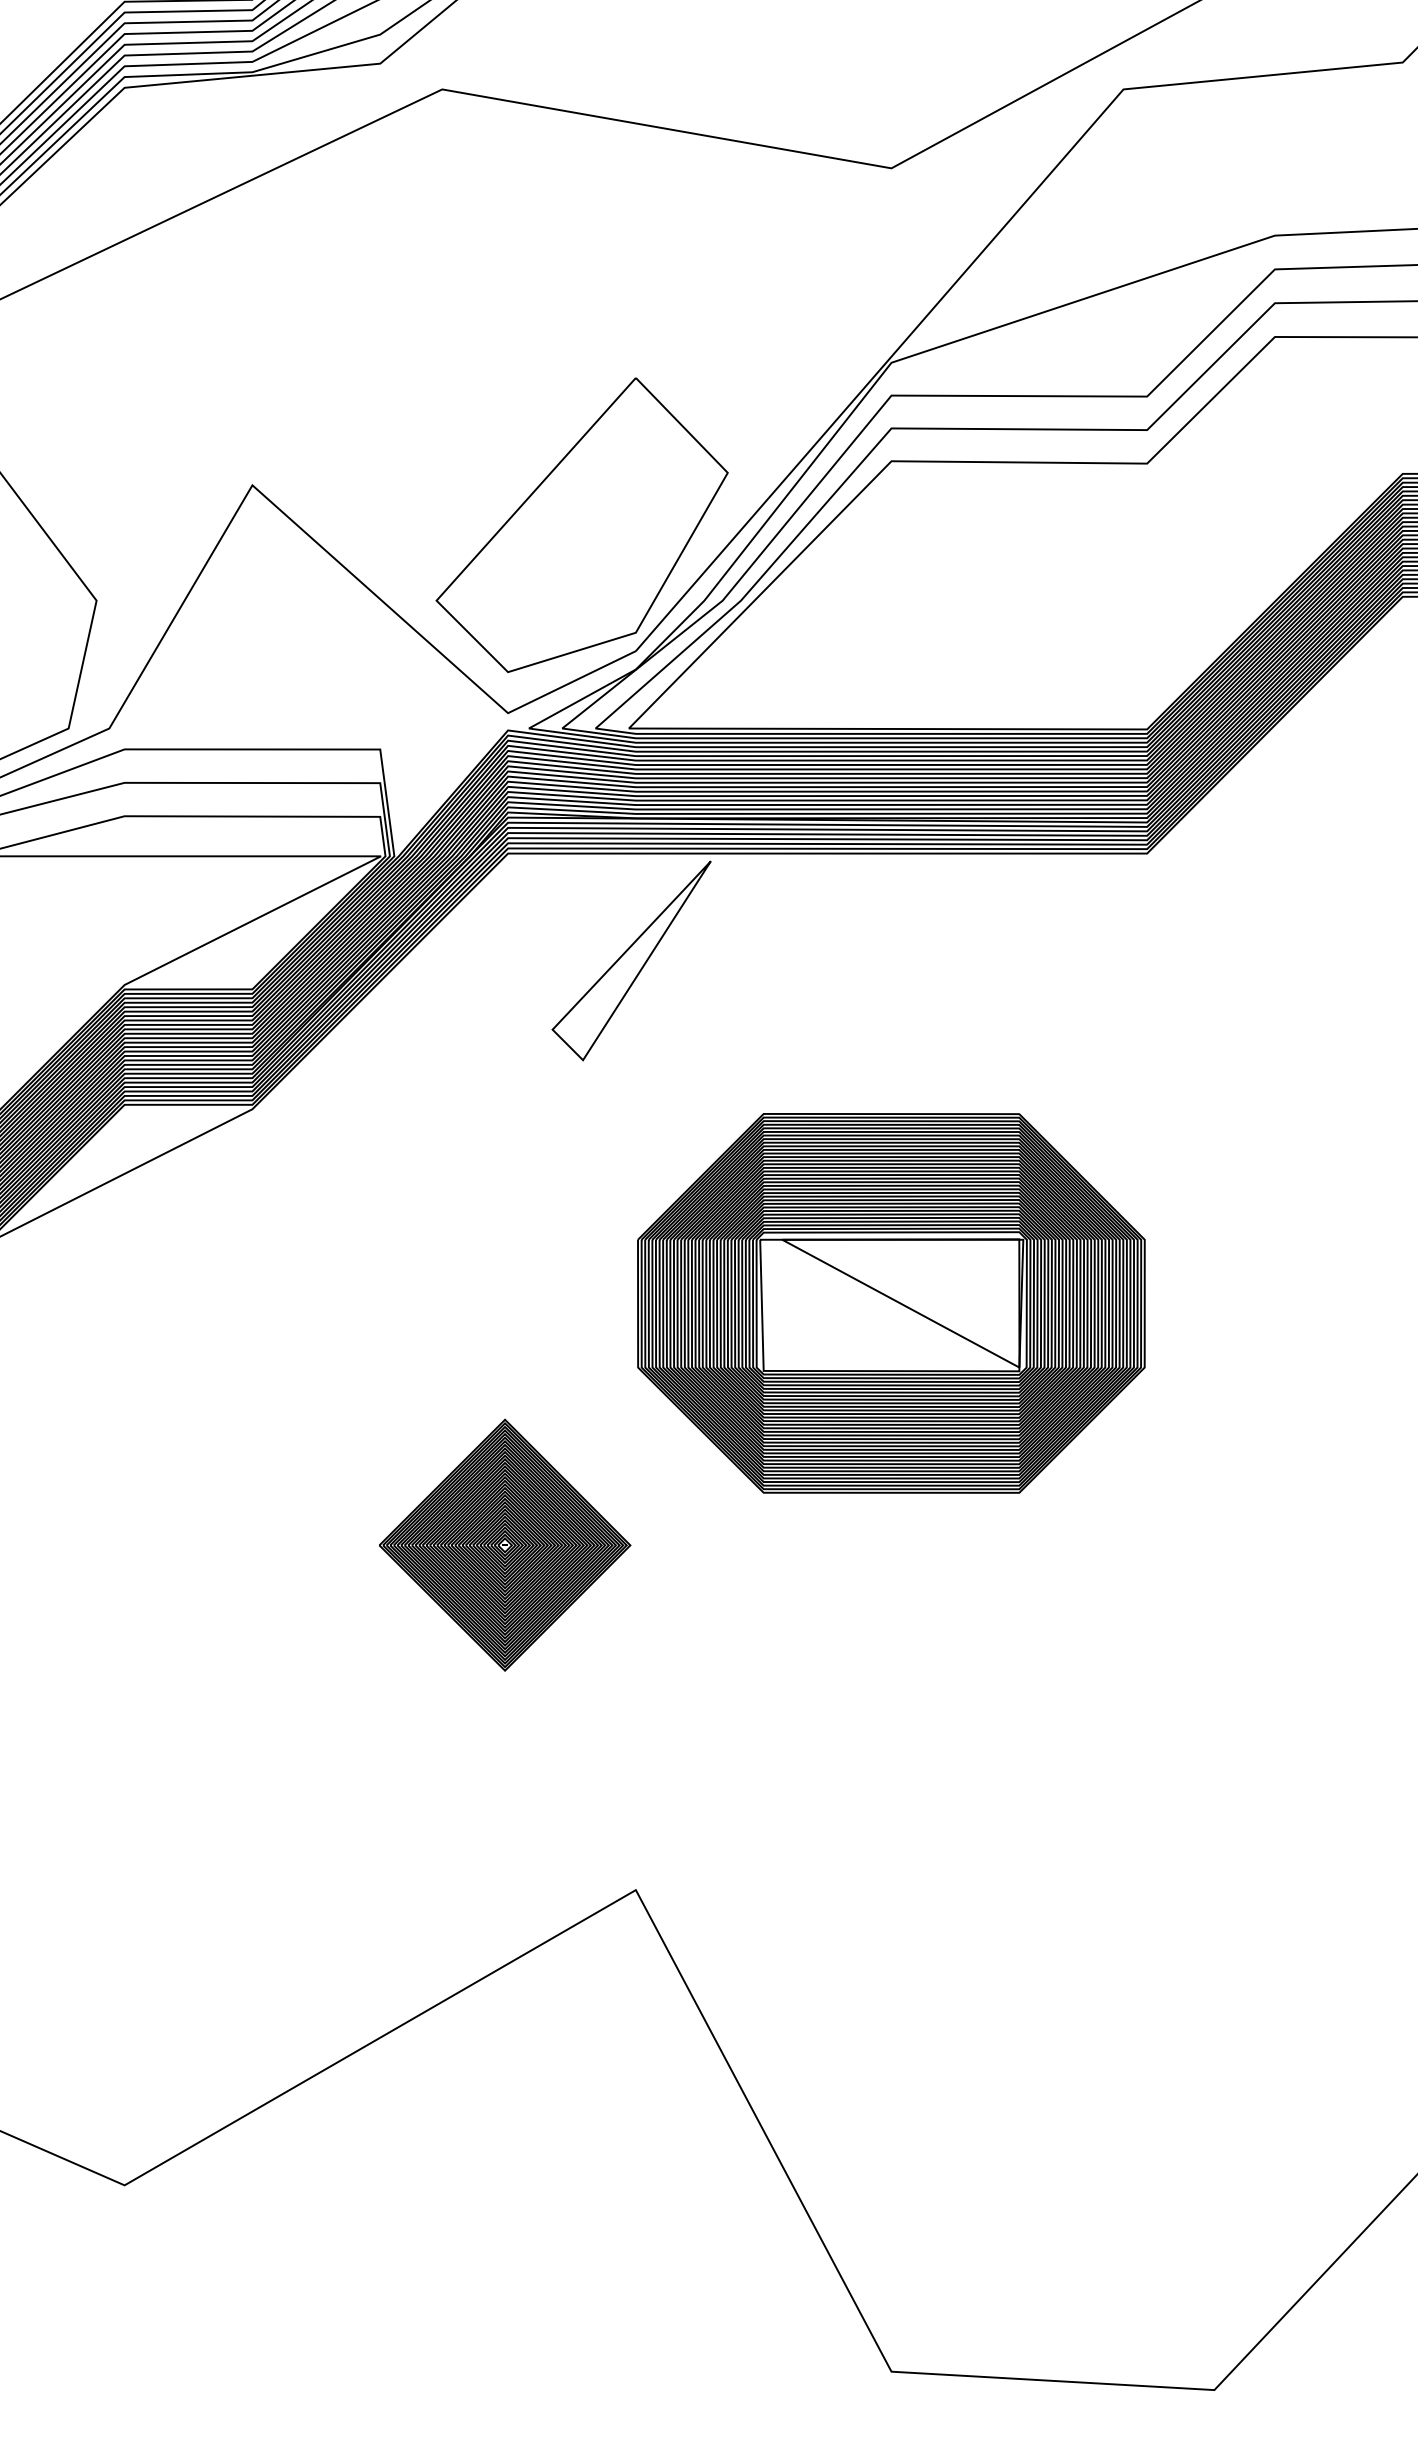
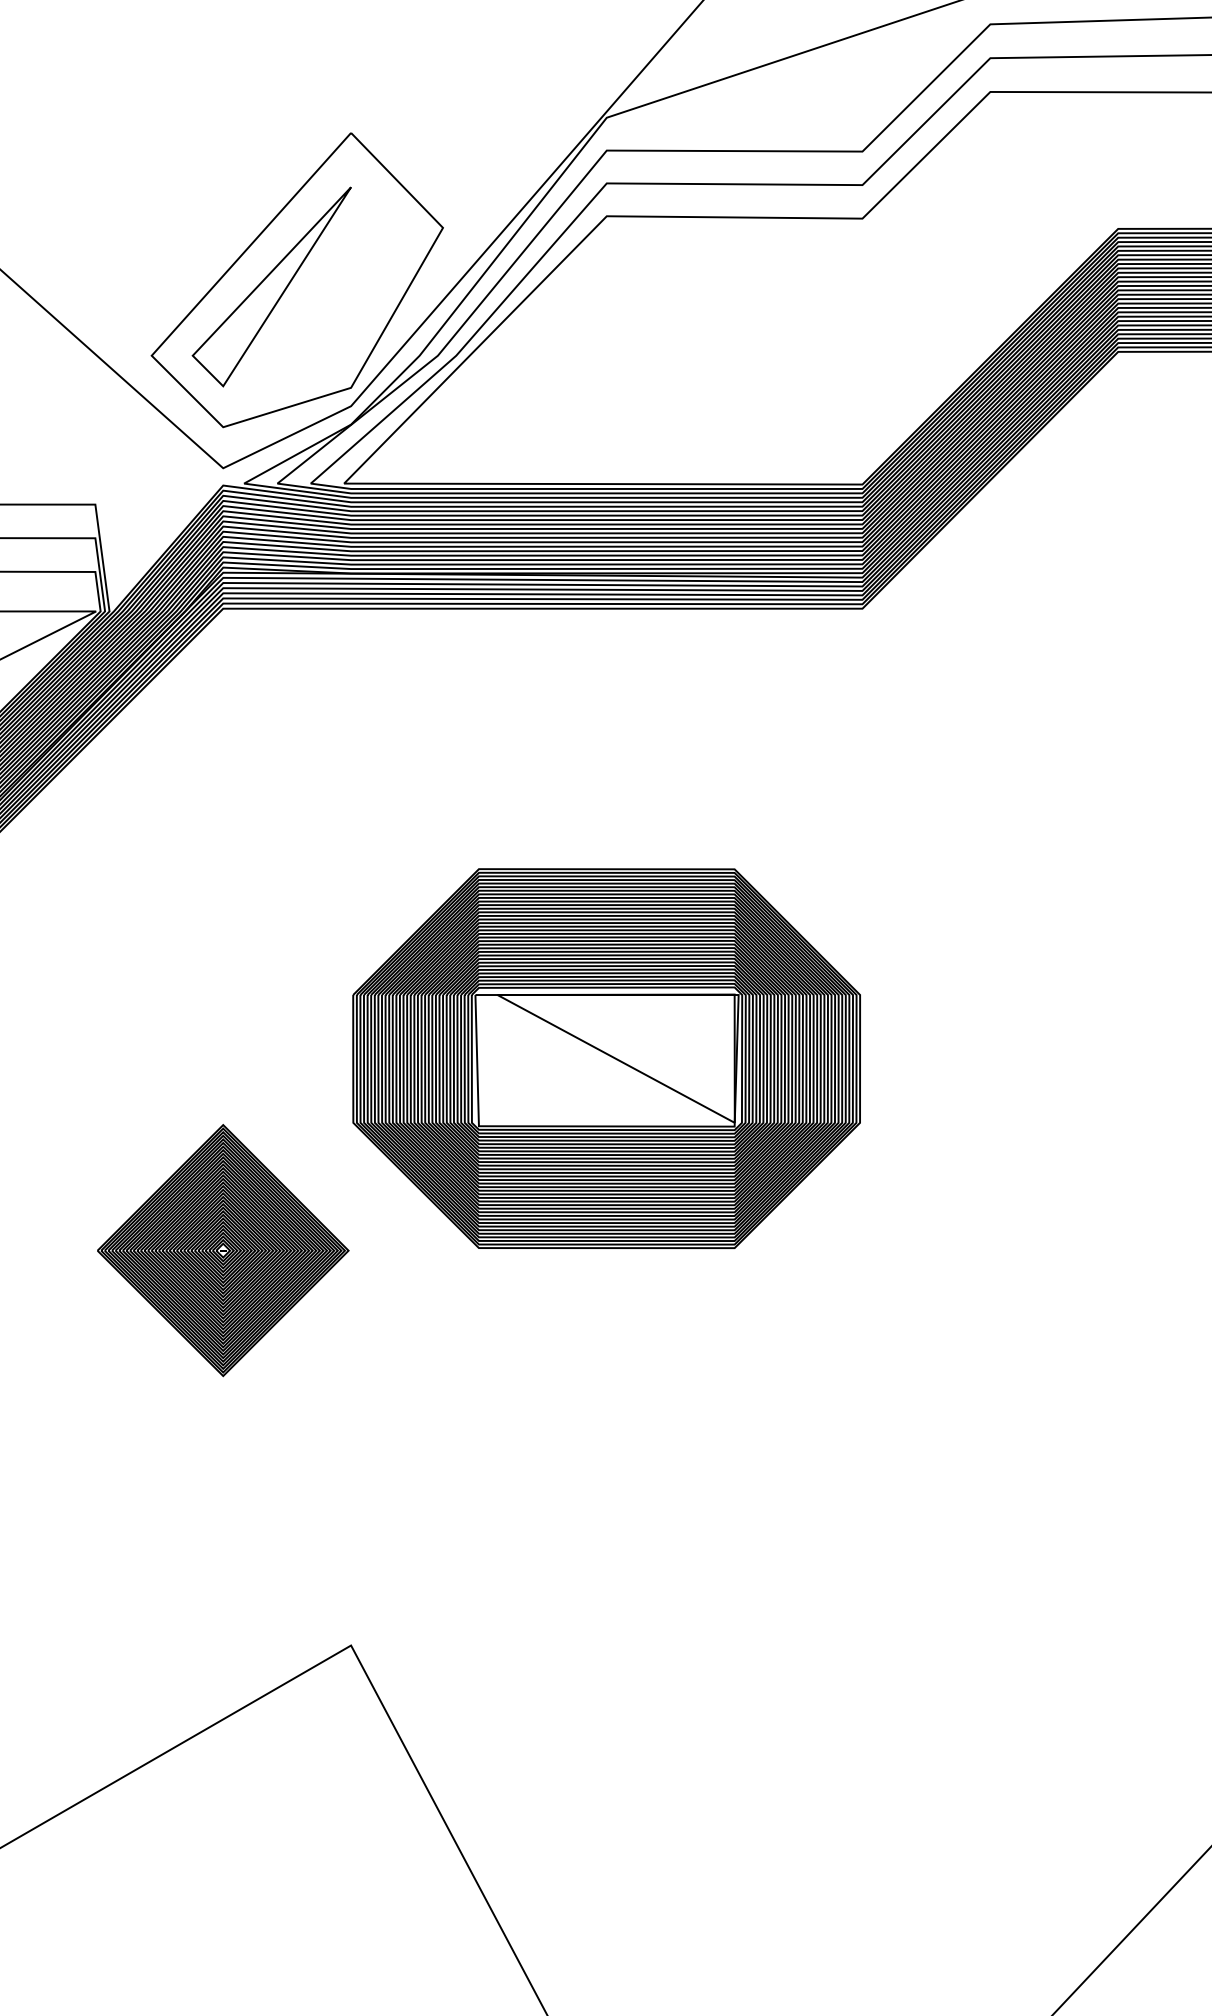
part: (631, 960) -> (271, 286), moved
part: (505, 1544) -> (223, 1249), moved

